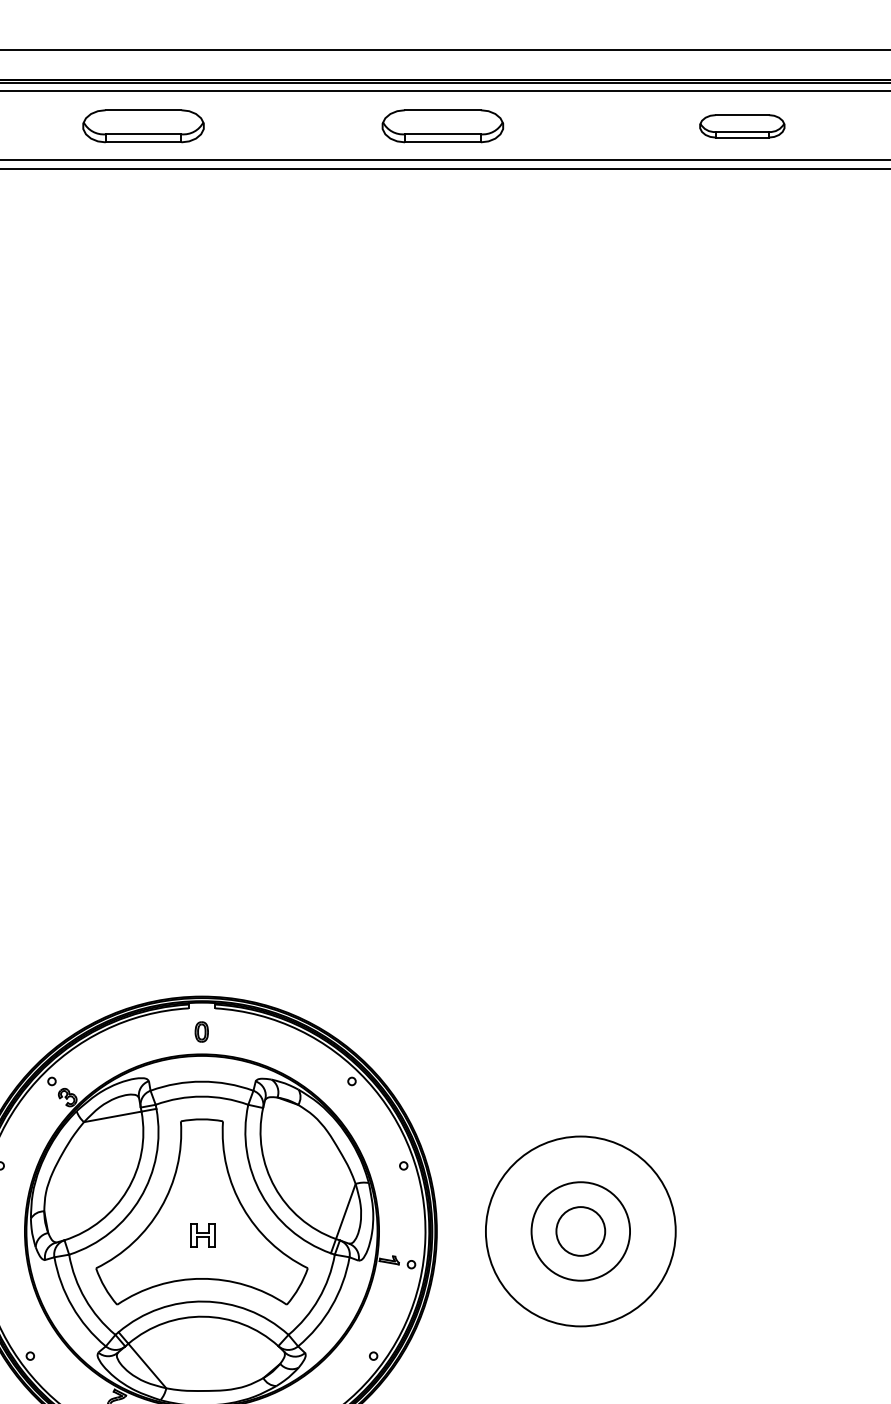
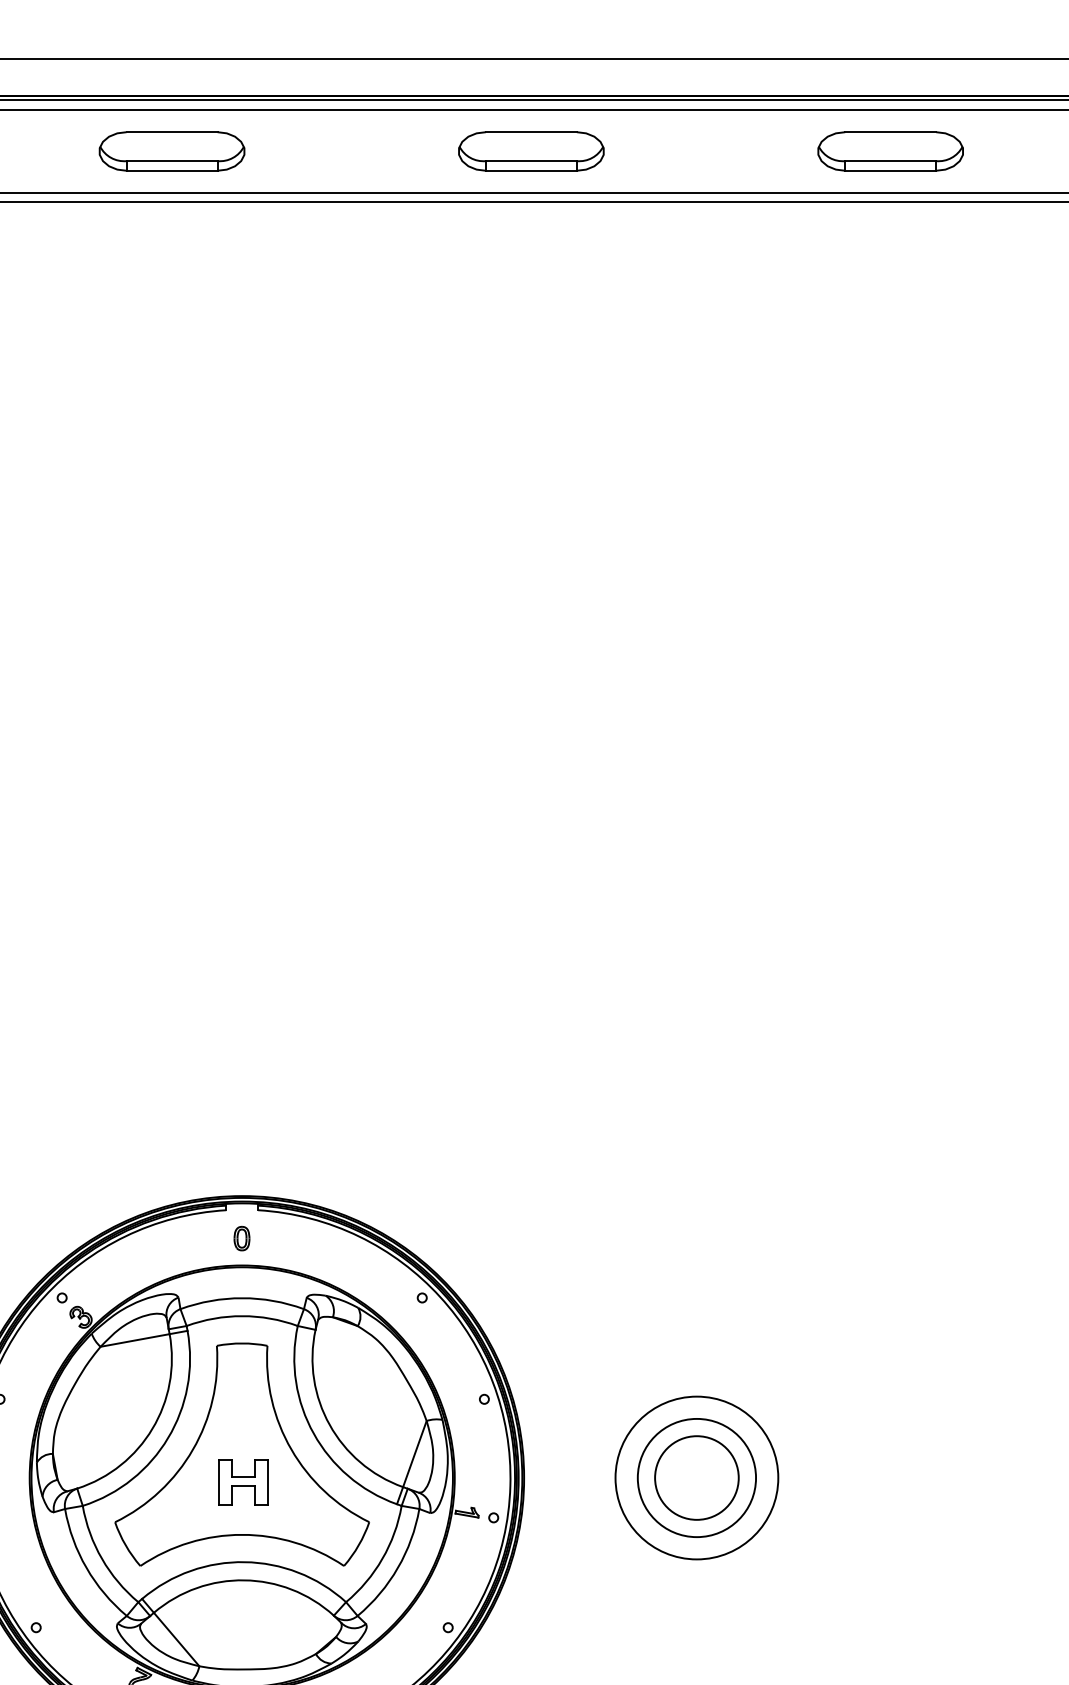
part: (742, 126) -> (890, 151), size x1.43
circle: (580, 1231) -> (696, 1478), size x0.71
circle: (580, 1231) -> (696, 1478), size x1.43
part: (202, 1234) -> (242, 1481), size x1.67

